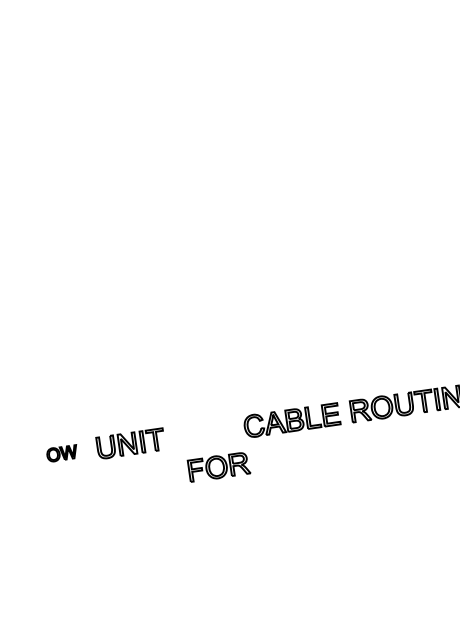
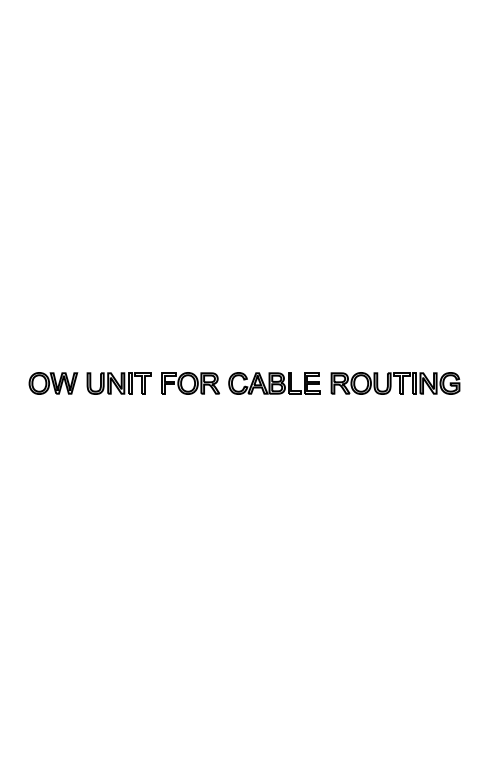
part: (62, 453) -> (53, 383), size x1.67
part: (219, 467) -> (190, 383), moved

